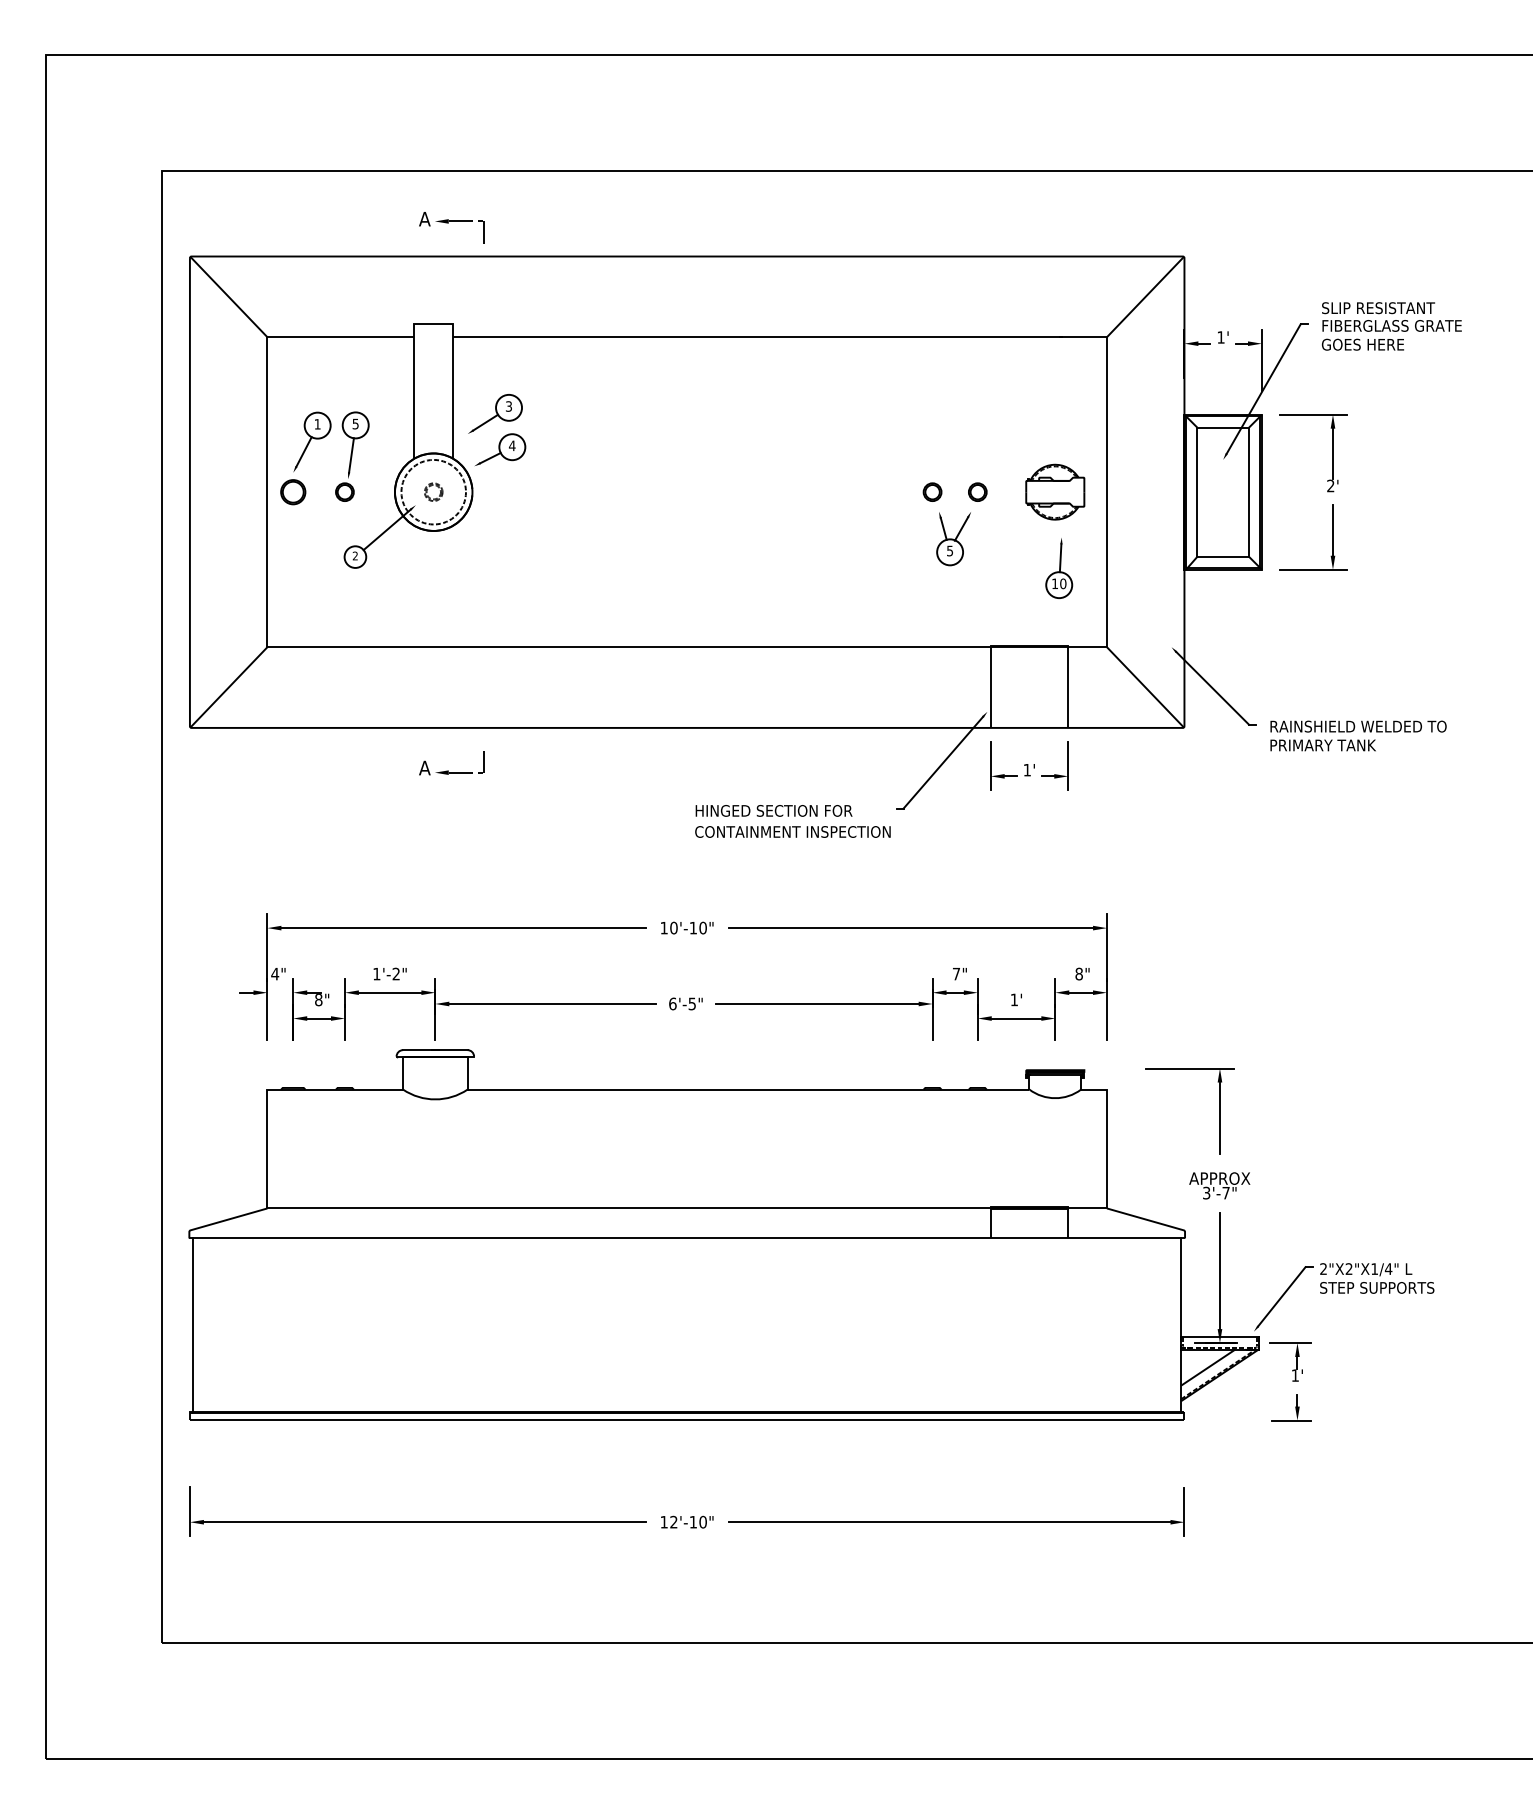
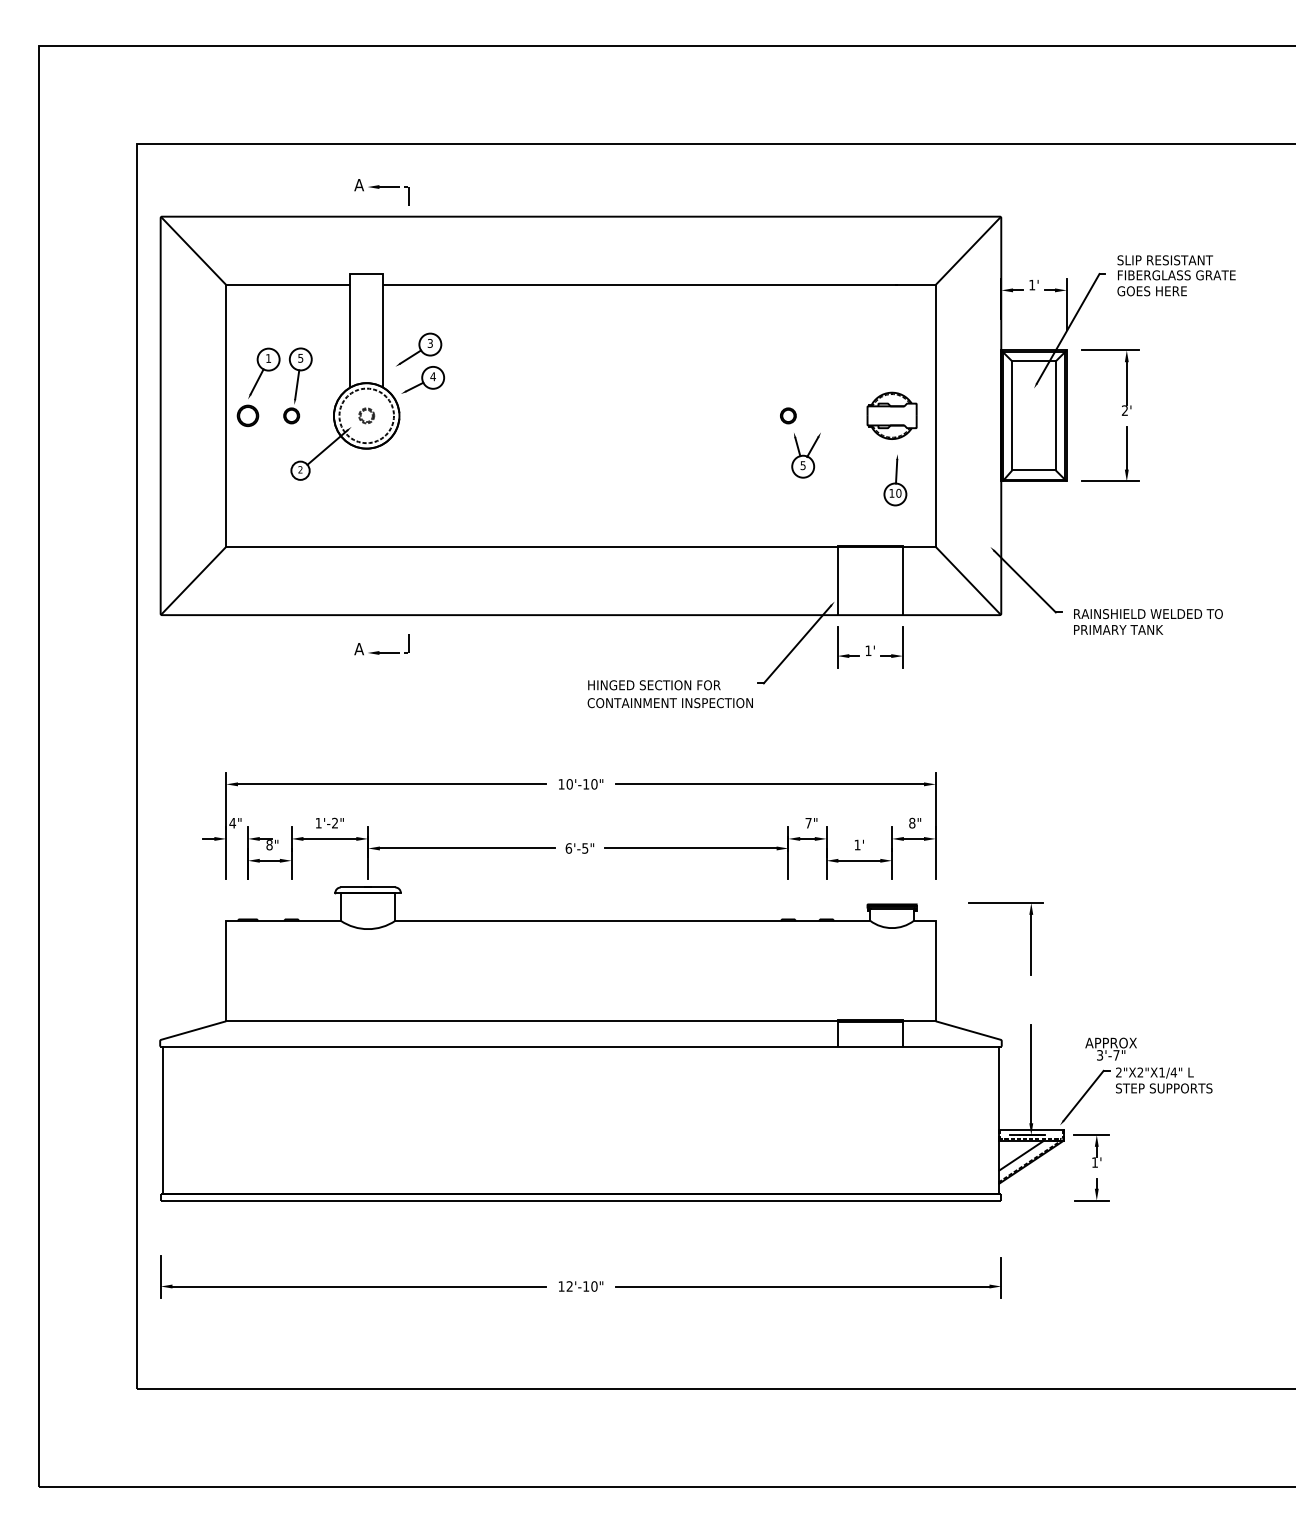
part: (977, 491) -> (826, 415), removed
text: (1219, 1185) -> (1110, 1048), moved

